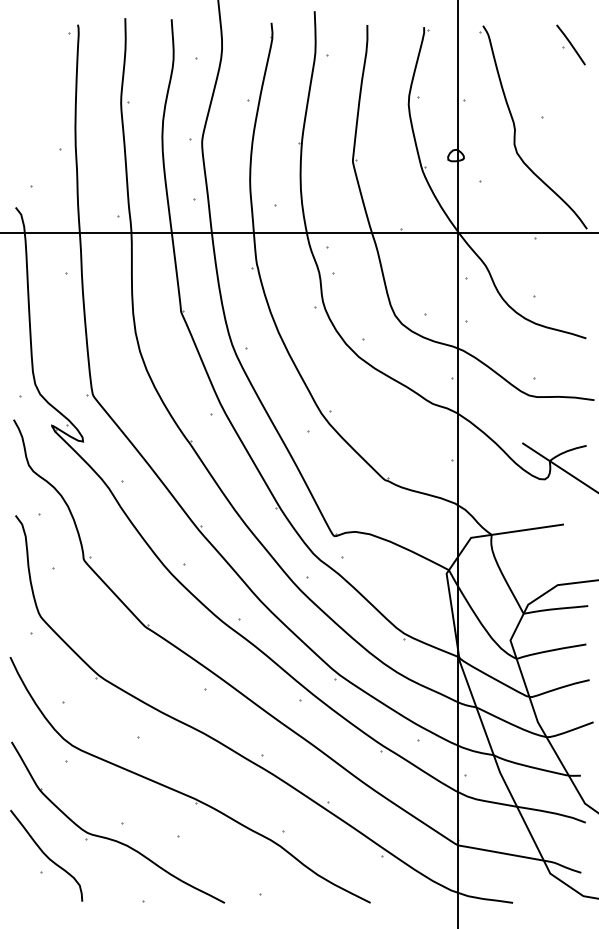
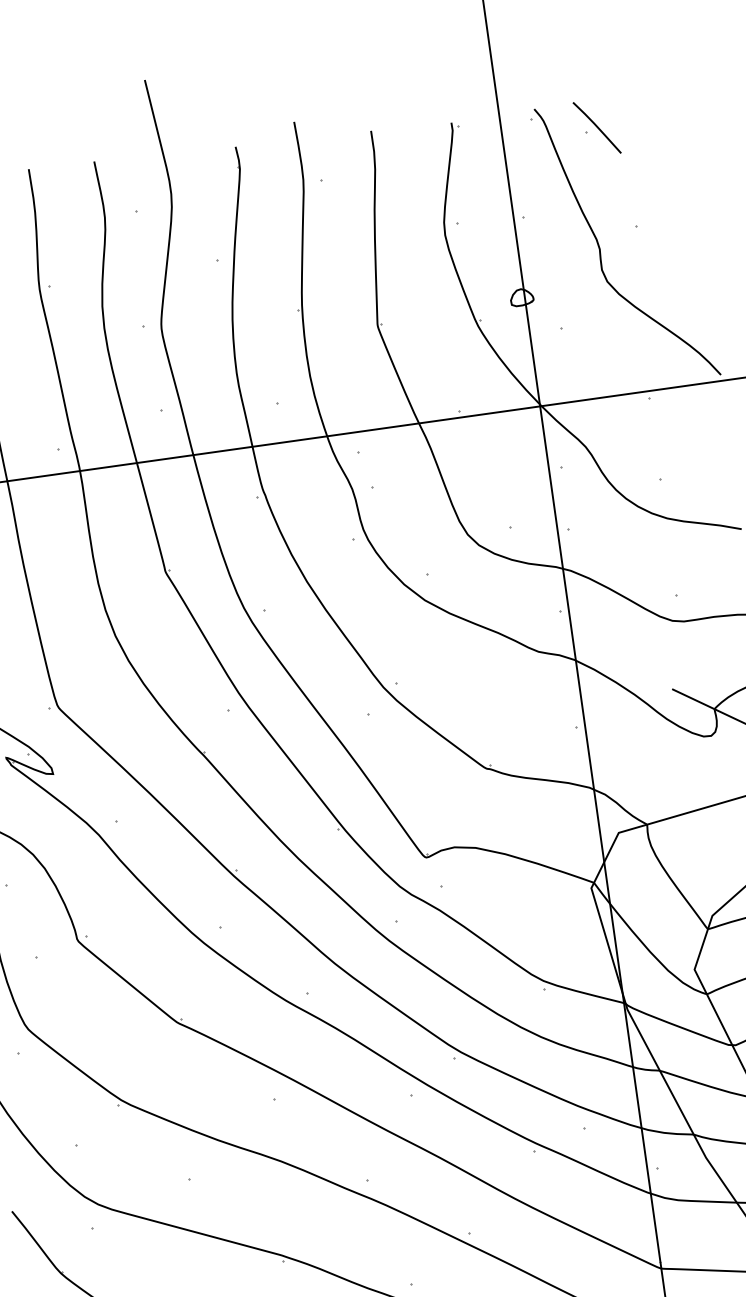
part: (570, 44) -> (596, 127), moved

